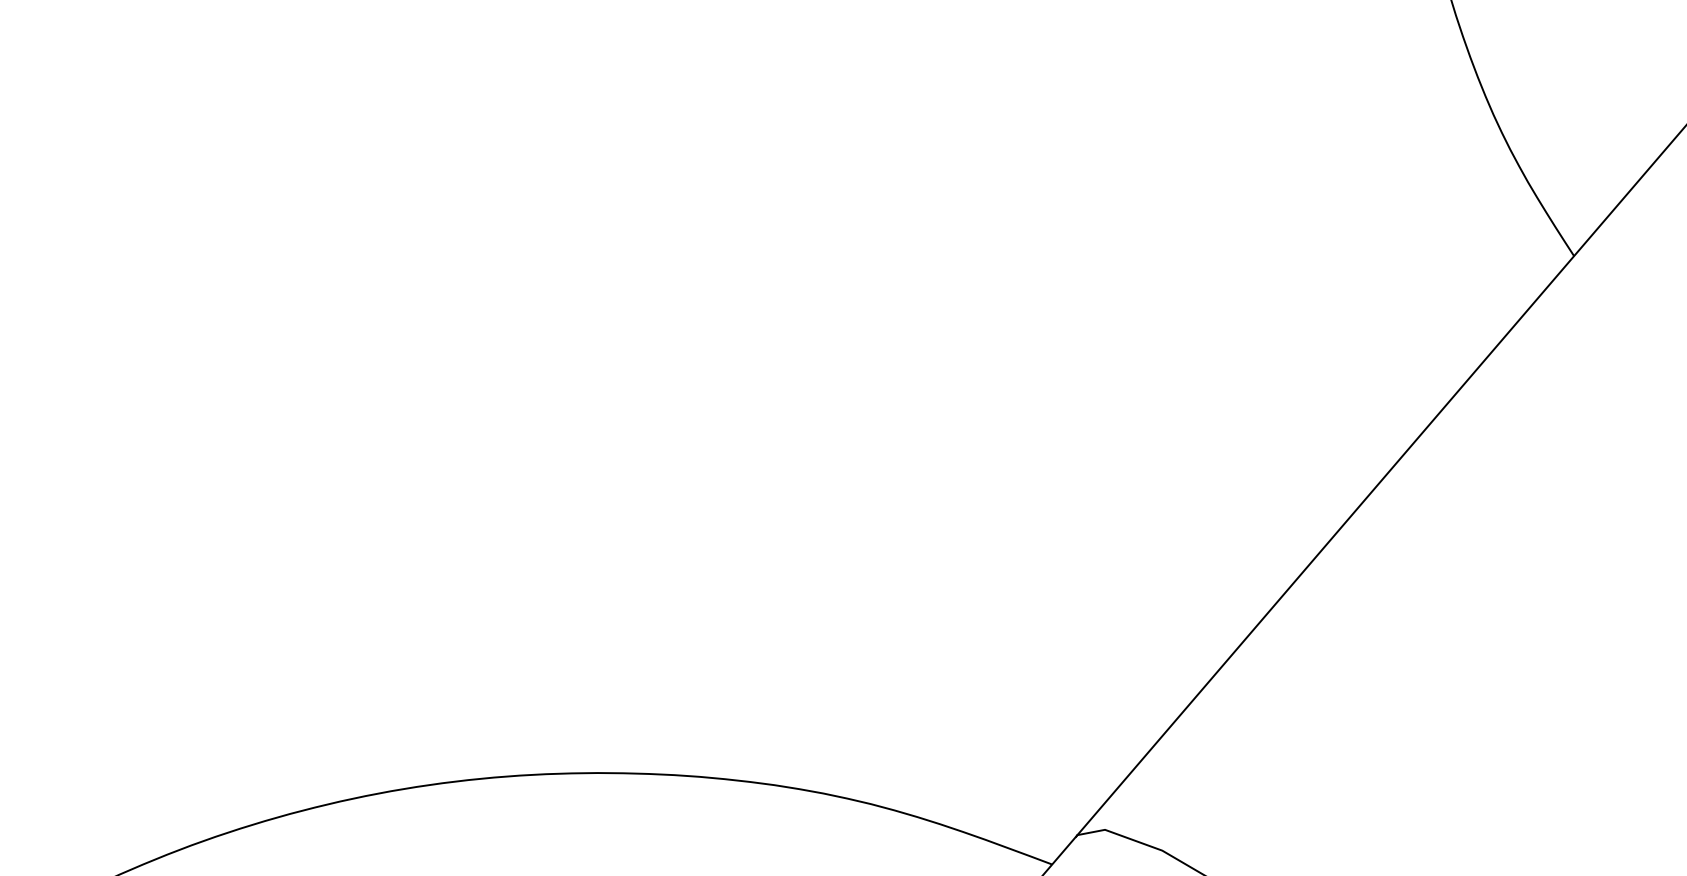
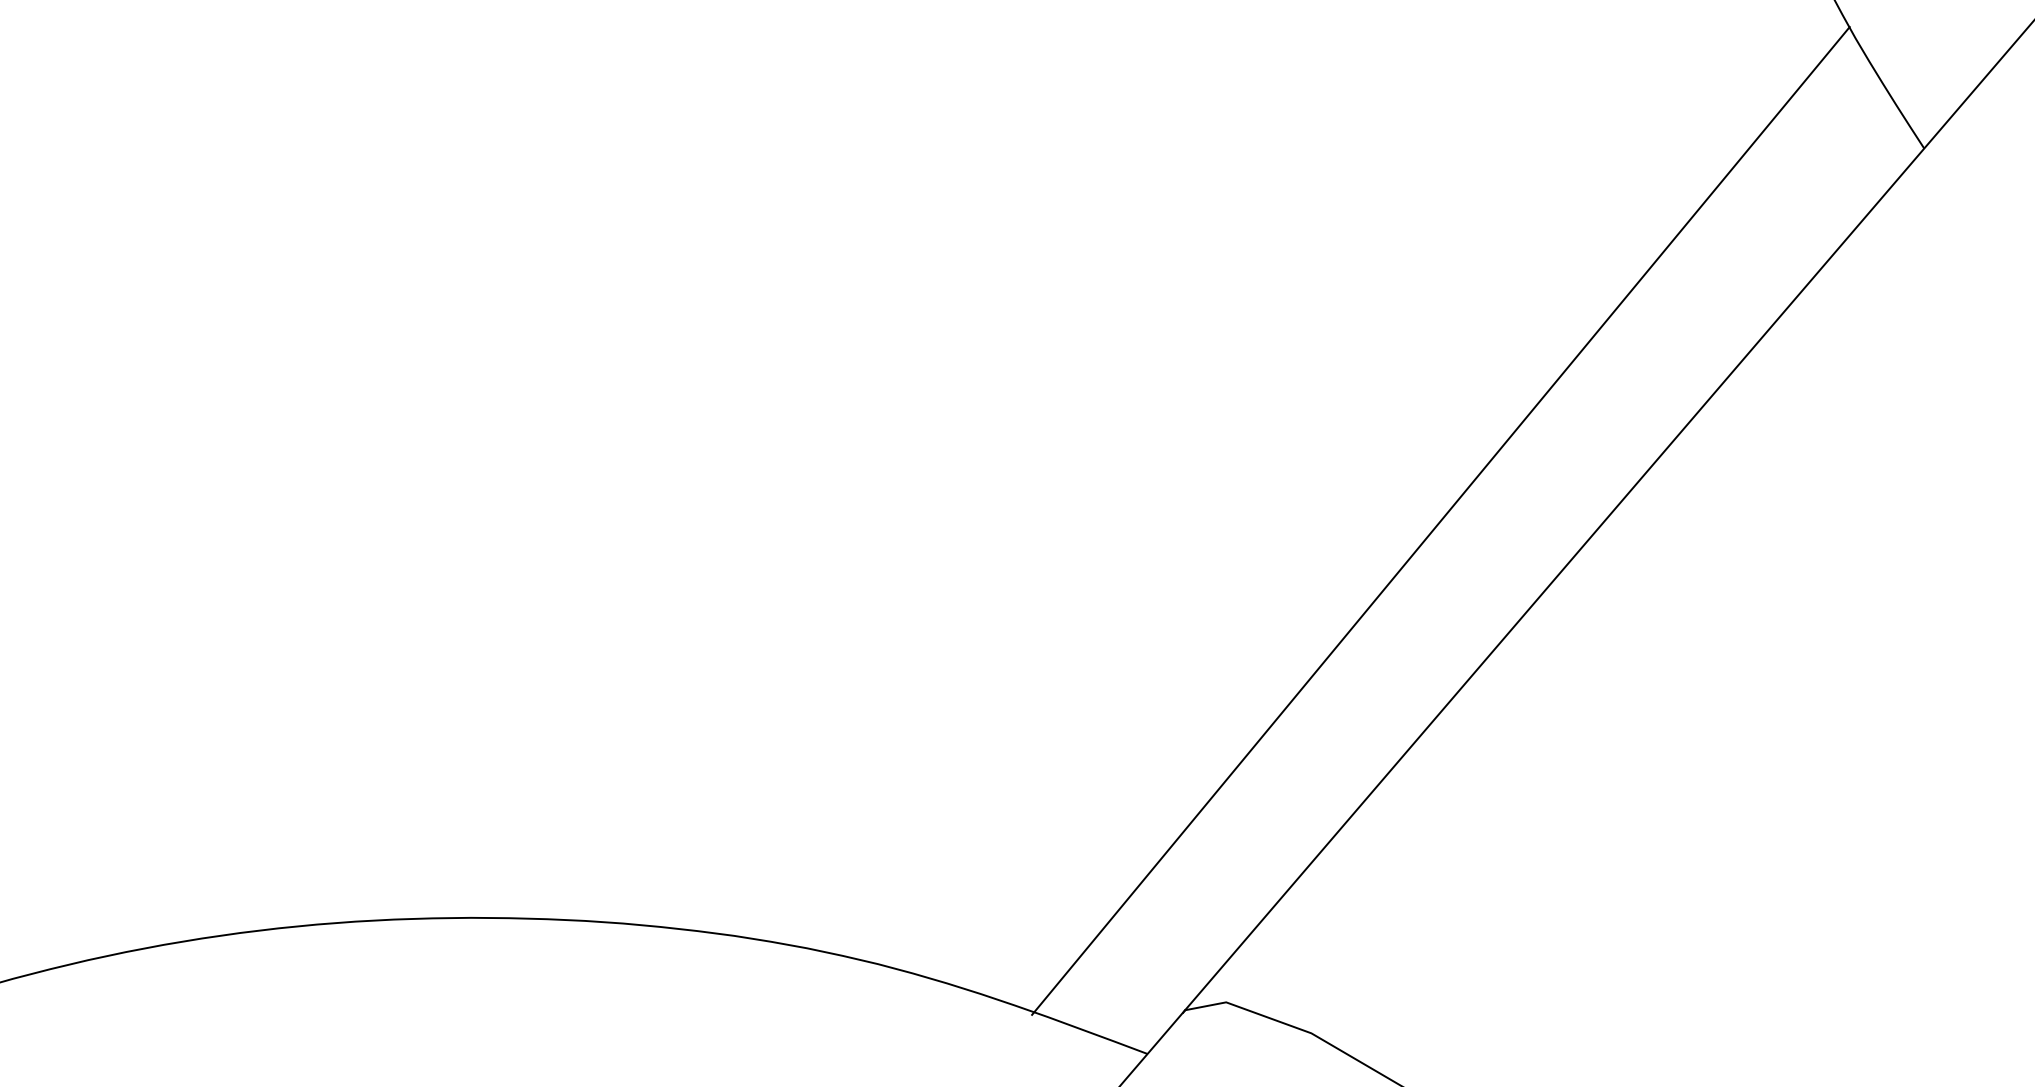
line: (1249, 506) -> (1441, 521), added

